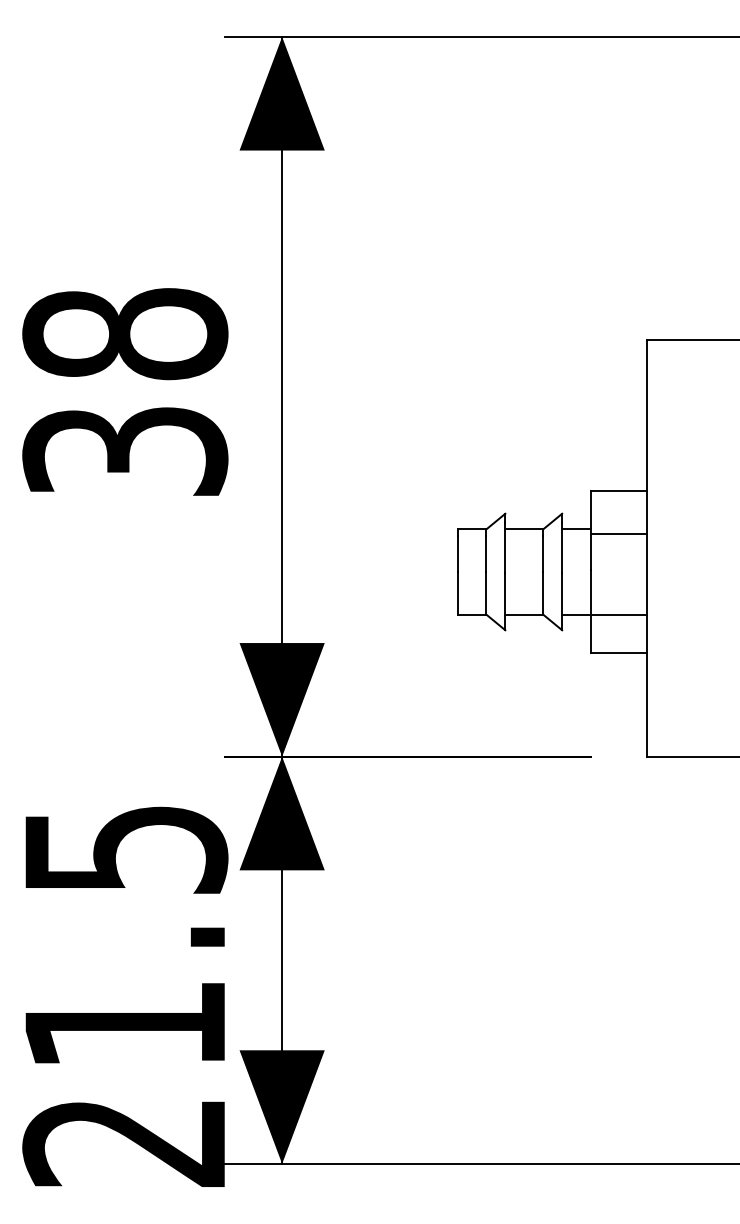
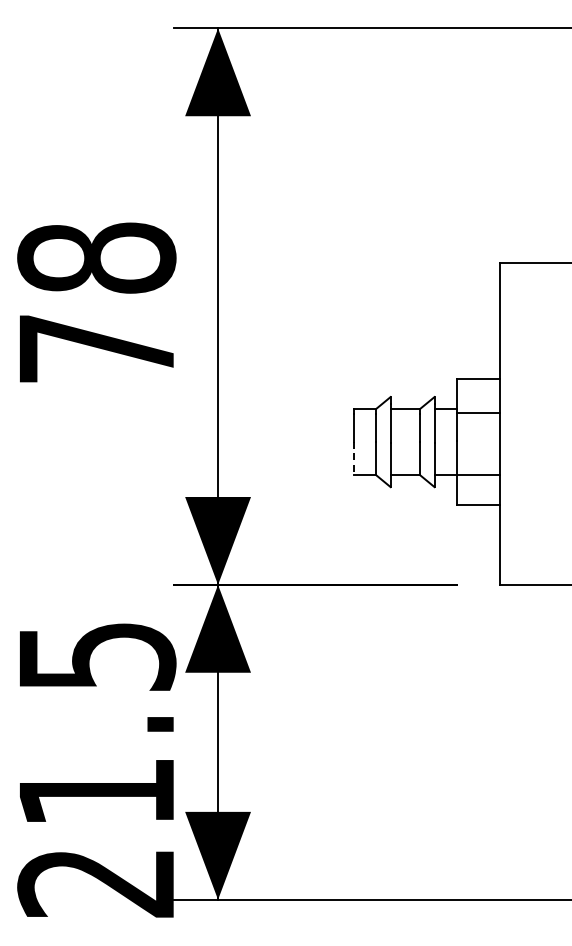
text: (124, 450) -> (96, 348), 38 -> 78
line: (458, 594) -> (354, 459), solid -> dashed

